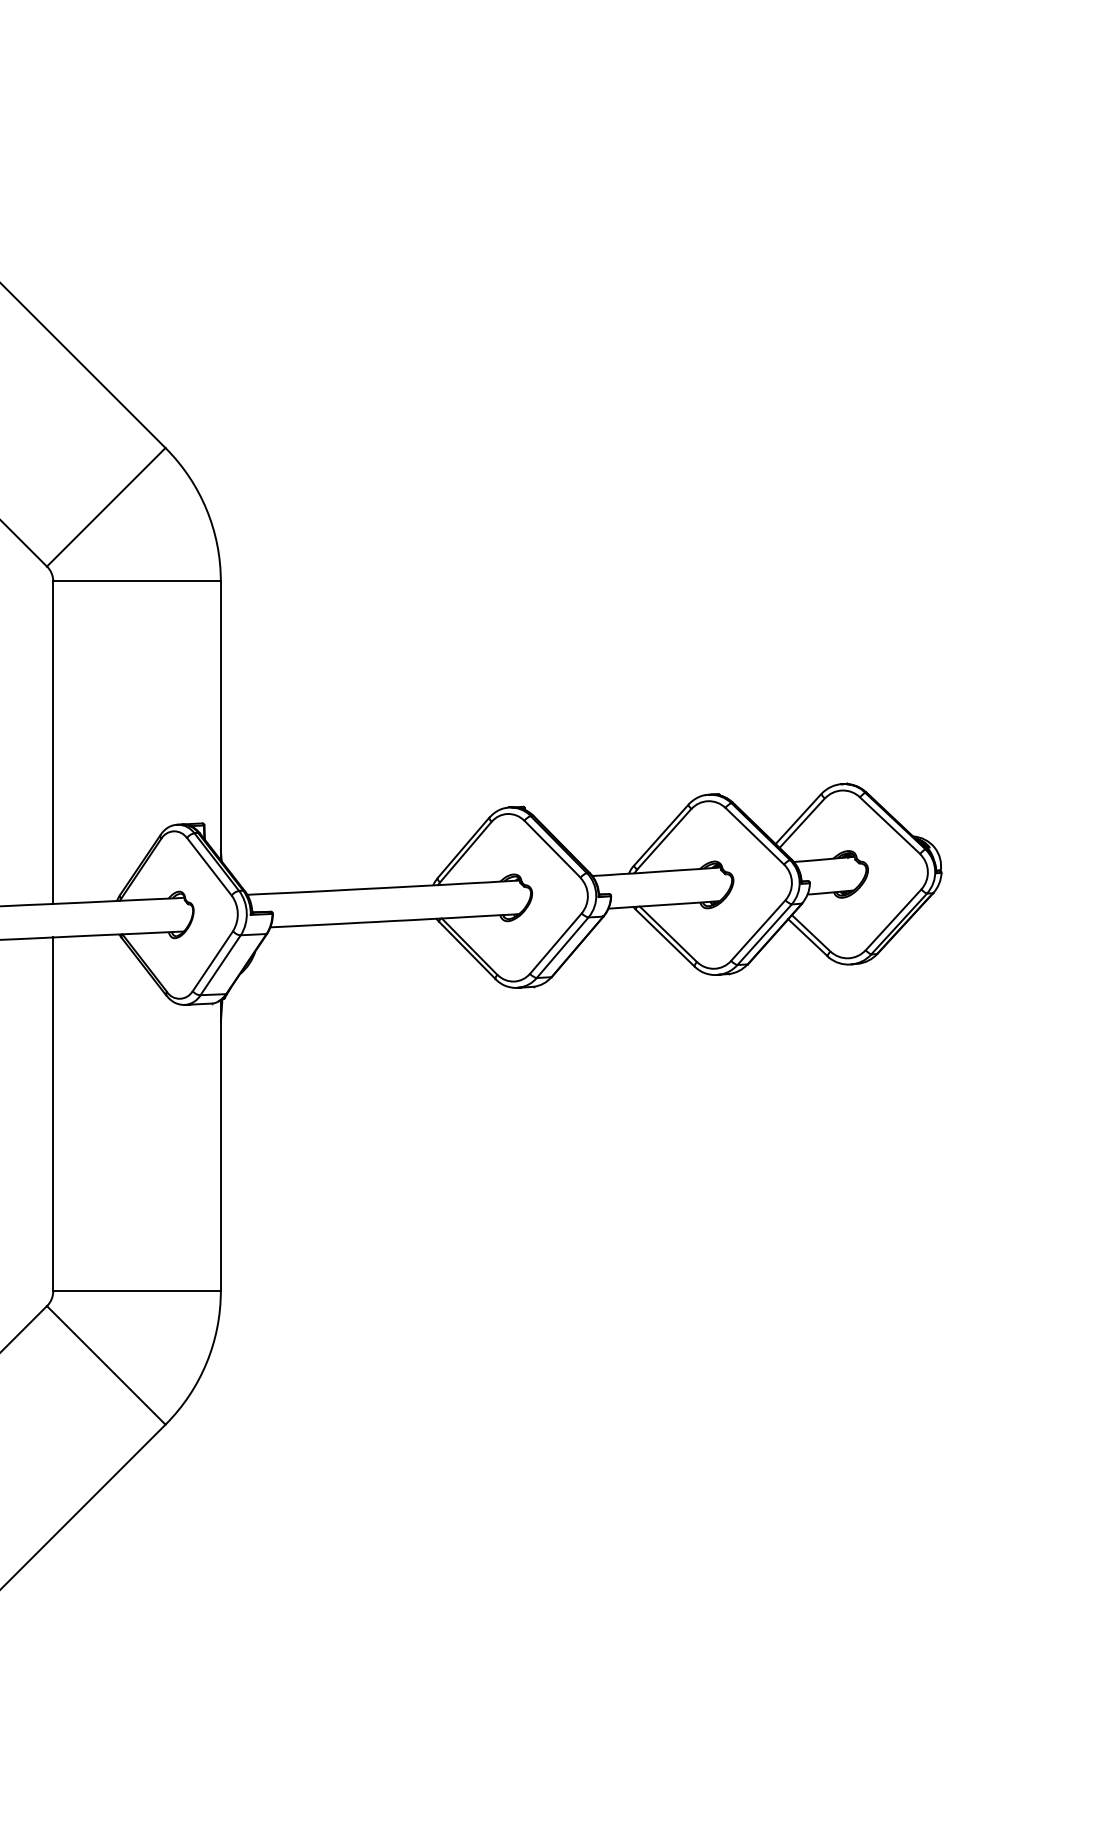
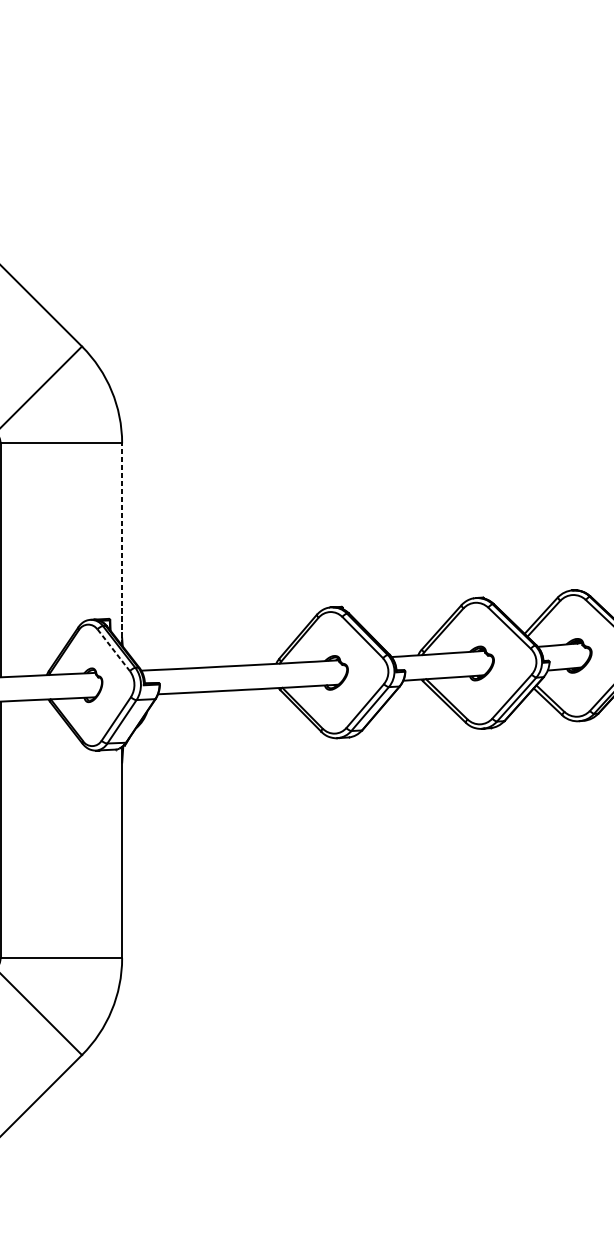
line: (220, 720) -> (121, 544), solid -> dashed
line: (209, 866) -> (113, 650), solid -> dashed

